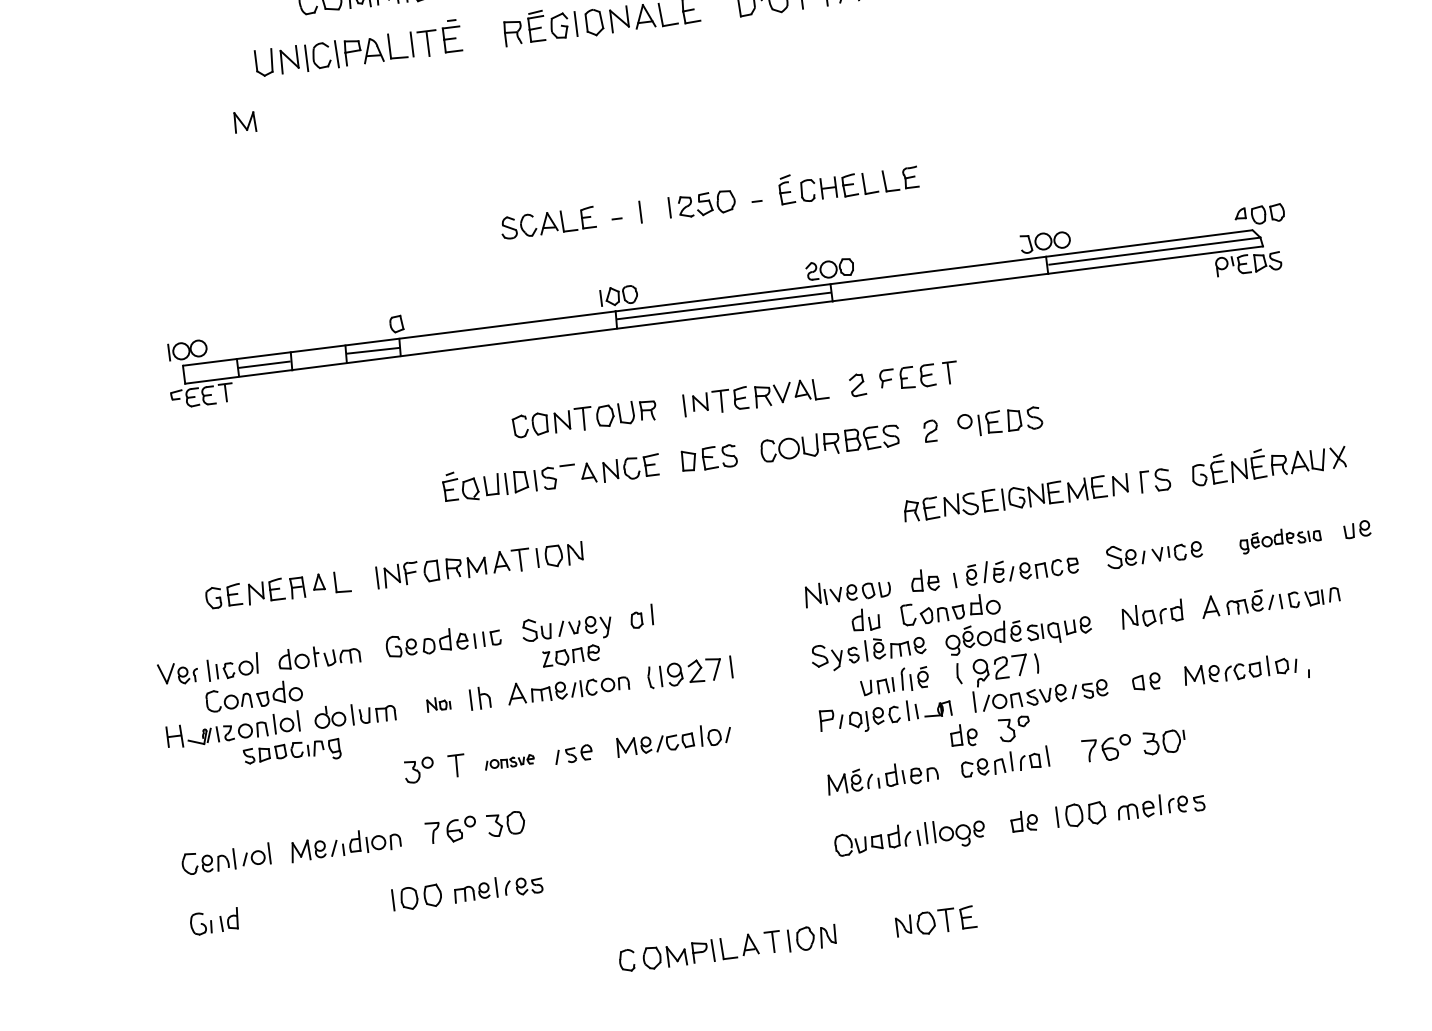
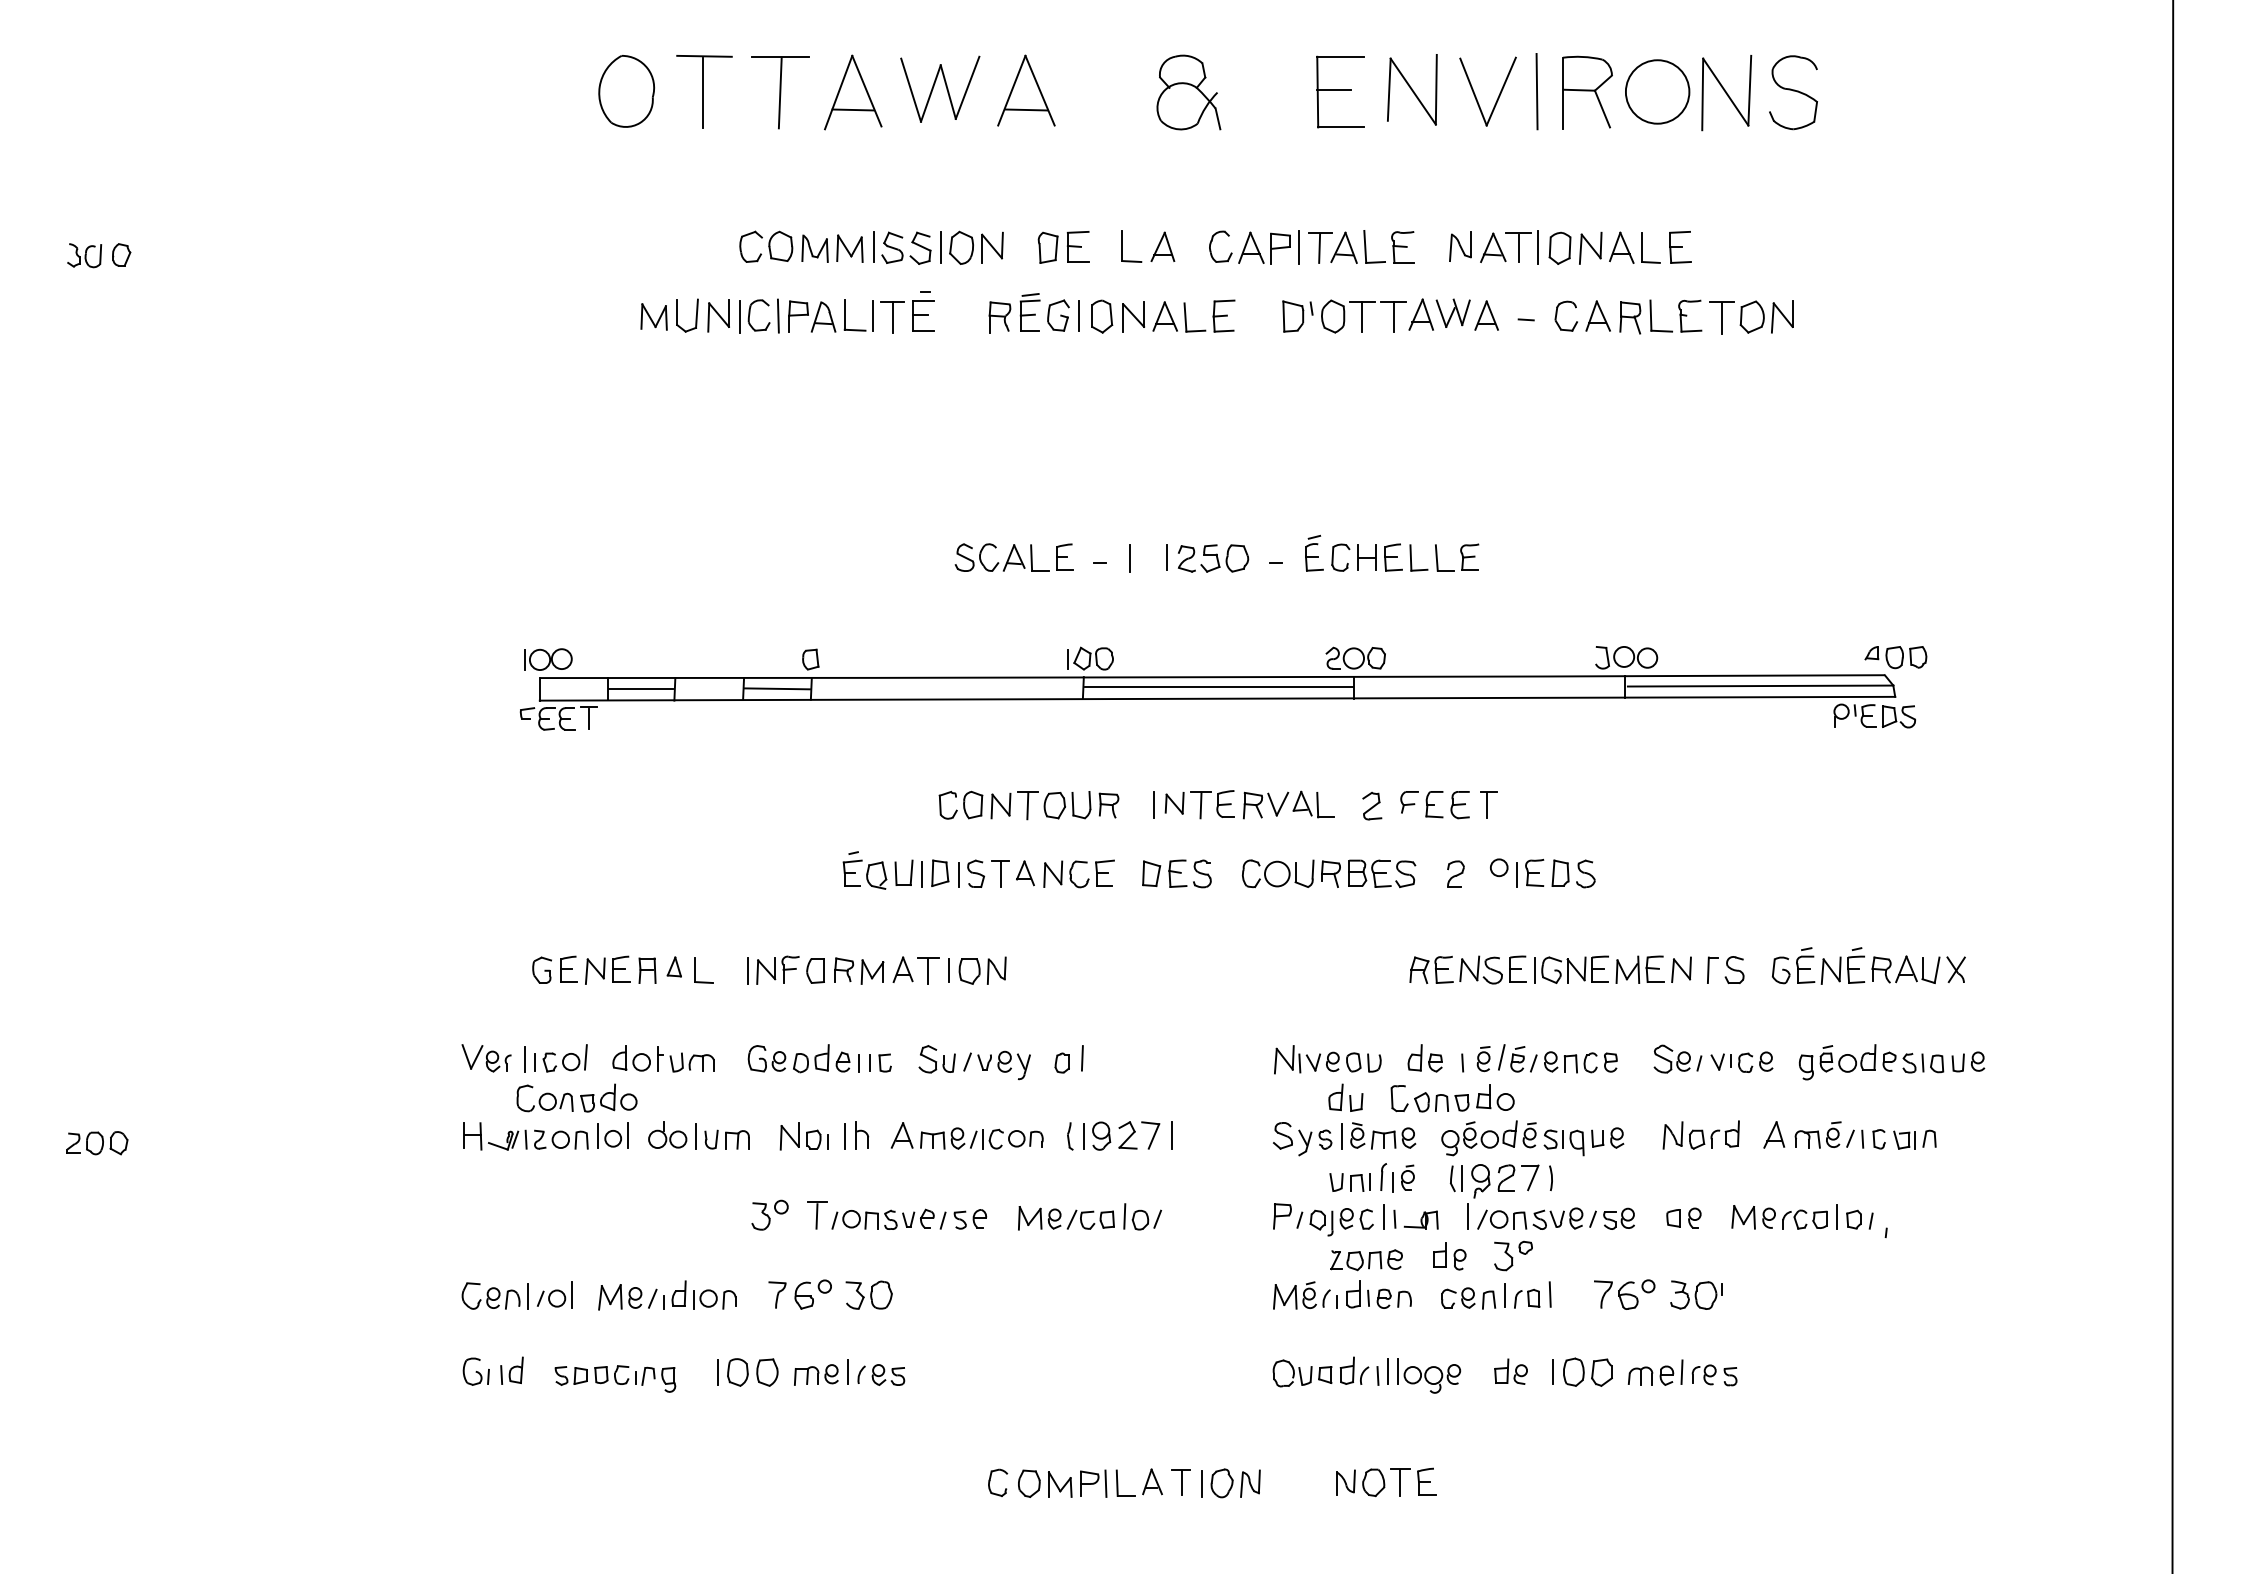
part: (244, 121) -> (653, 316), moved
line: (569, 476) -> (1001, 874), added
part: (1280, 539) -> (1871, 1062), size x1.43
part: (571, 656) -> (1366, 1260), moved
line: (966, 672) -> (1462, 1178), added
part: (438, 704) -> (803, 1136), size x1.67
part: (292, 753) -> (615, 1378), moved
part: (509, 761) -> (882, 1218), size x1.67

